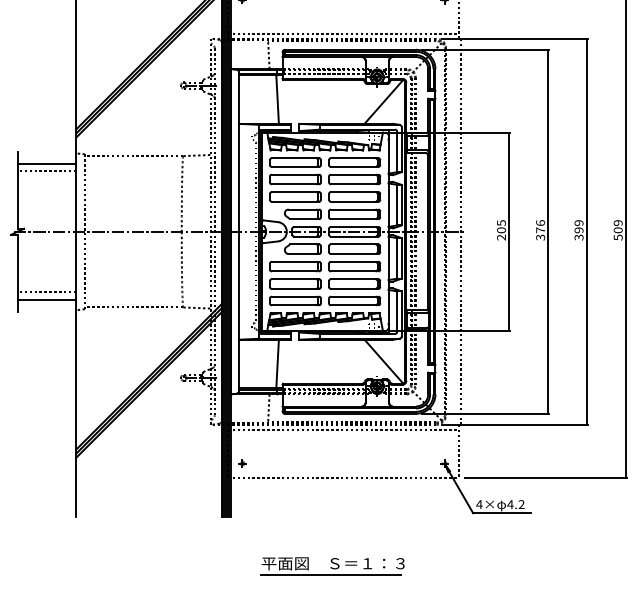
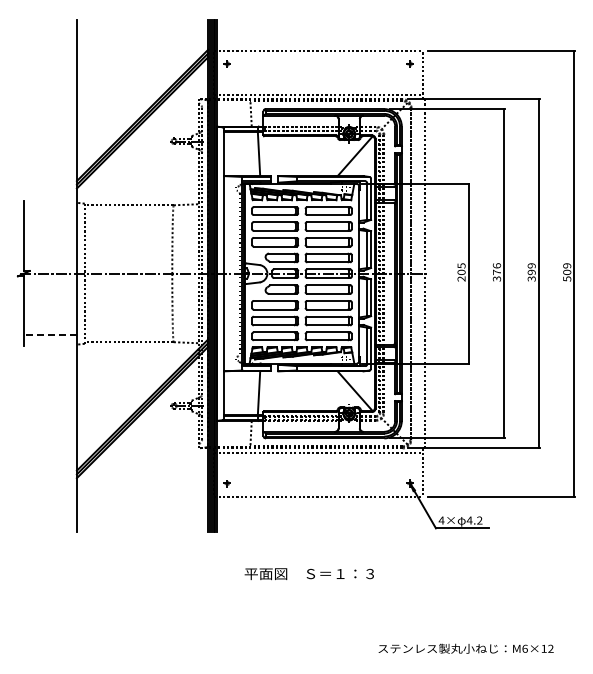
line: (46, 164) -> (49, 212), removed
line: (46, 171) -> (49, 219), removed
line: (46, 292) -> (49, 328), removed
line: (47, 300) -> (50, 335), solid -> dashed
line: (330, 575) -> (306, 584), removed

